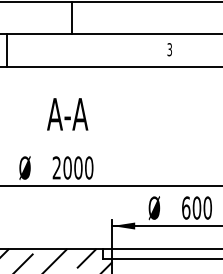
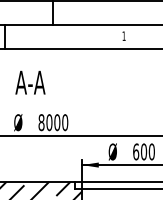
text: (169, 49) -> (123, 36), 3 -> 1
text: (67, 114) -> (30, 82), moved
text: (56, 167) -> (41, 122), 2000 -> 8000

